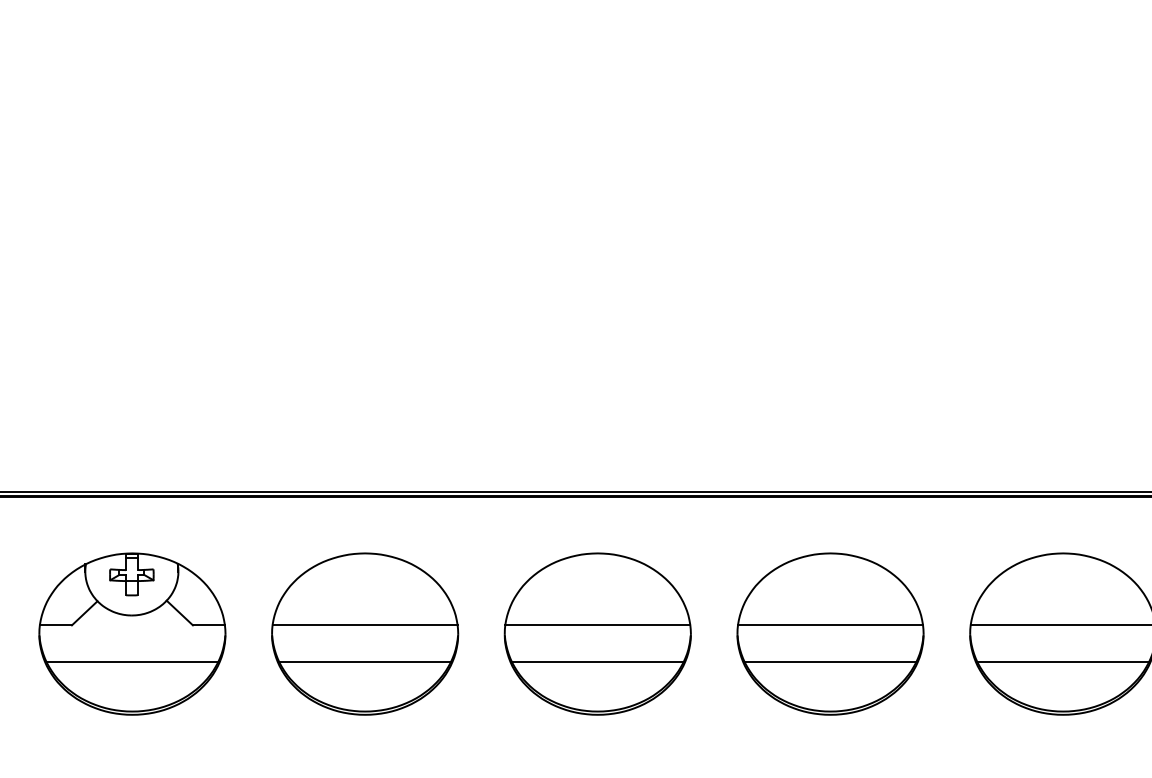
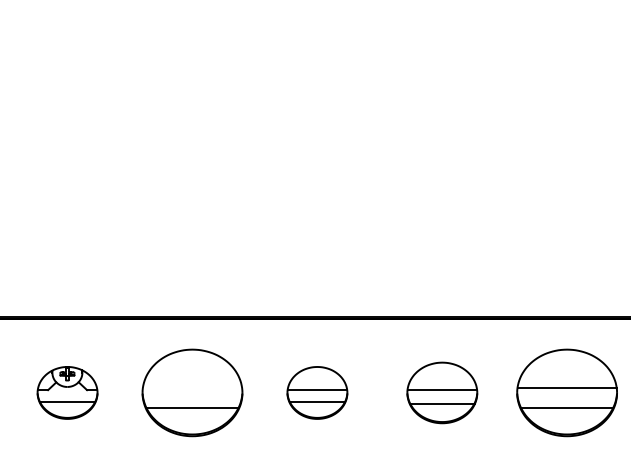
line: (365, 625) -> (192, 388), removed
part: (132, 633) -> (67, 392), size x0.6
part: (598, 633) -> (317, 392), size x0.6
part: (830, 633) -> (442, 392), size x0.7

